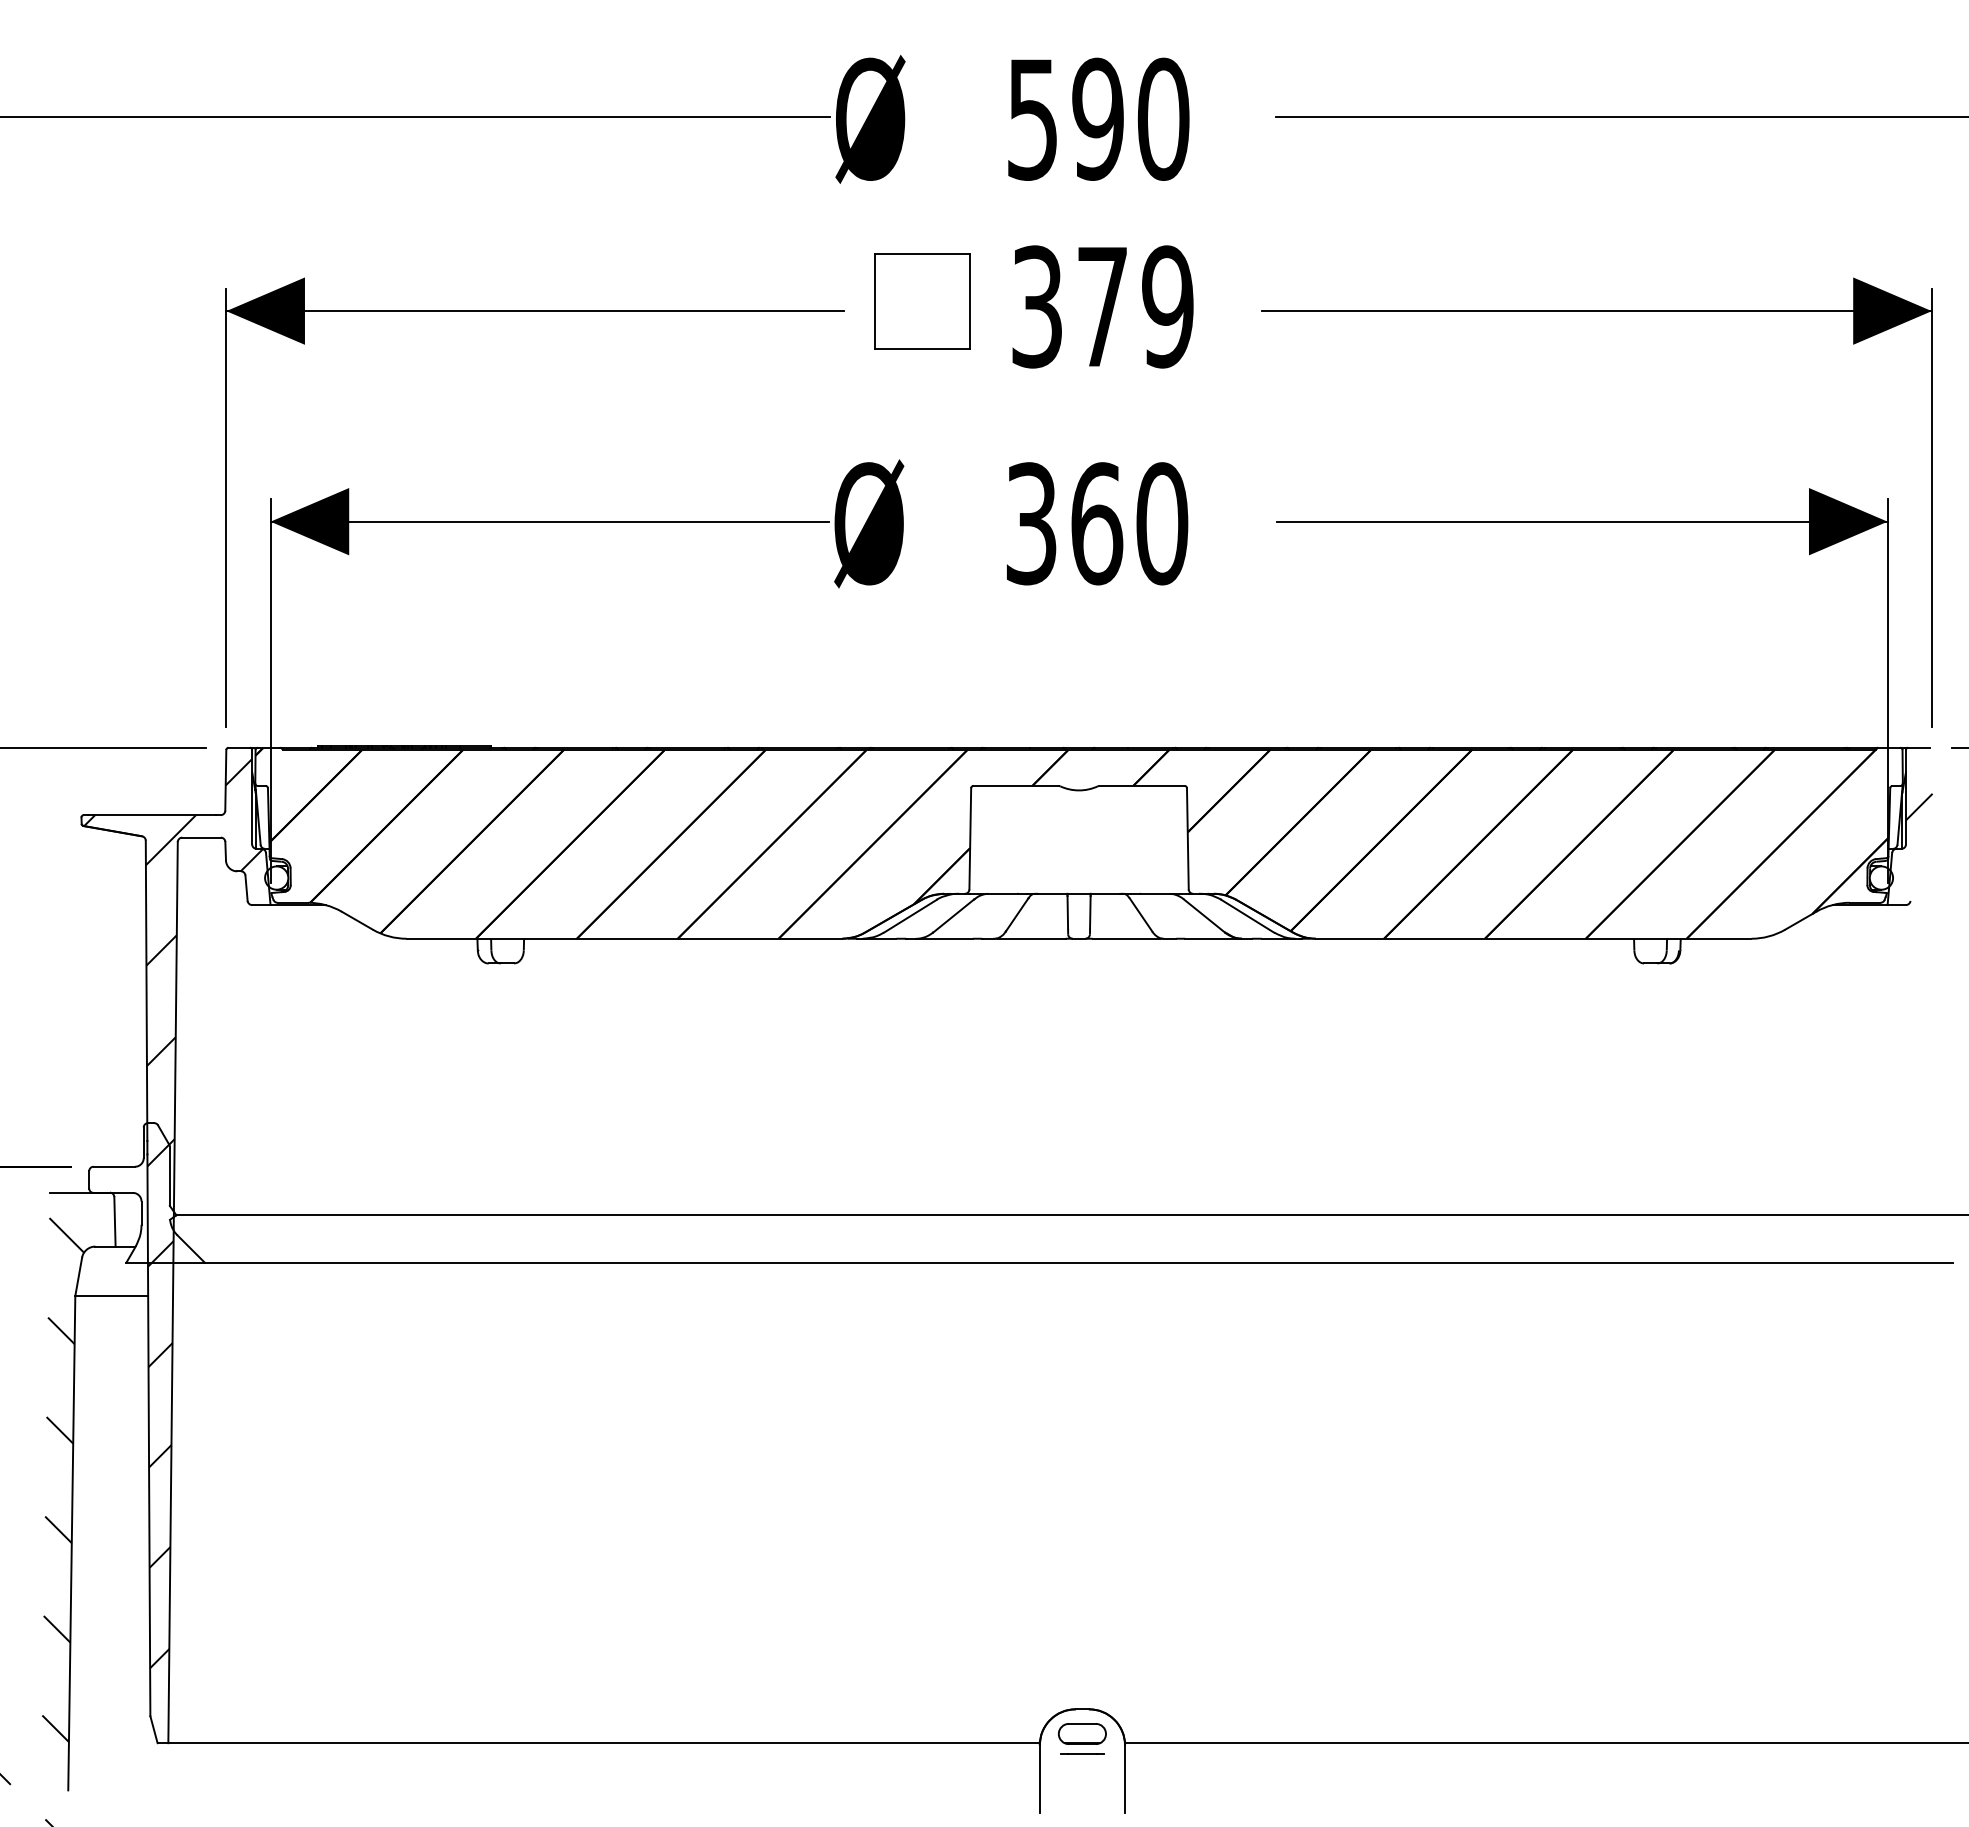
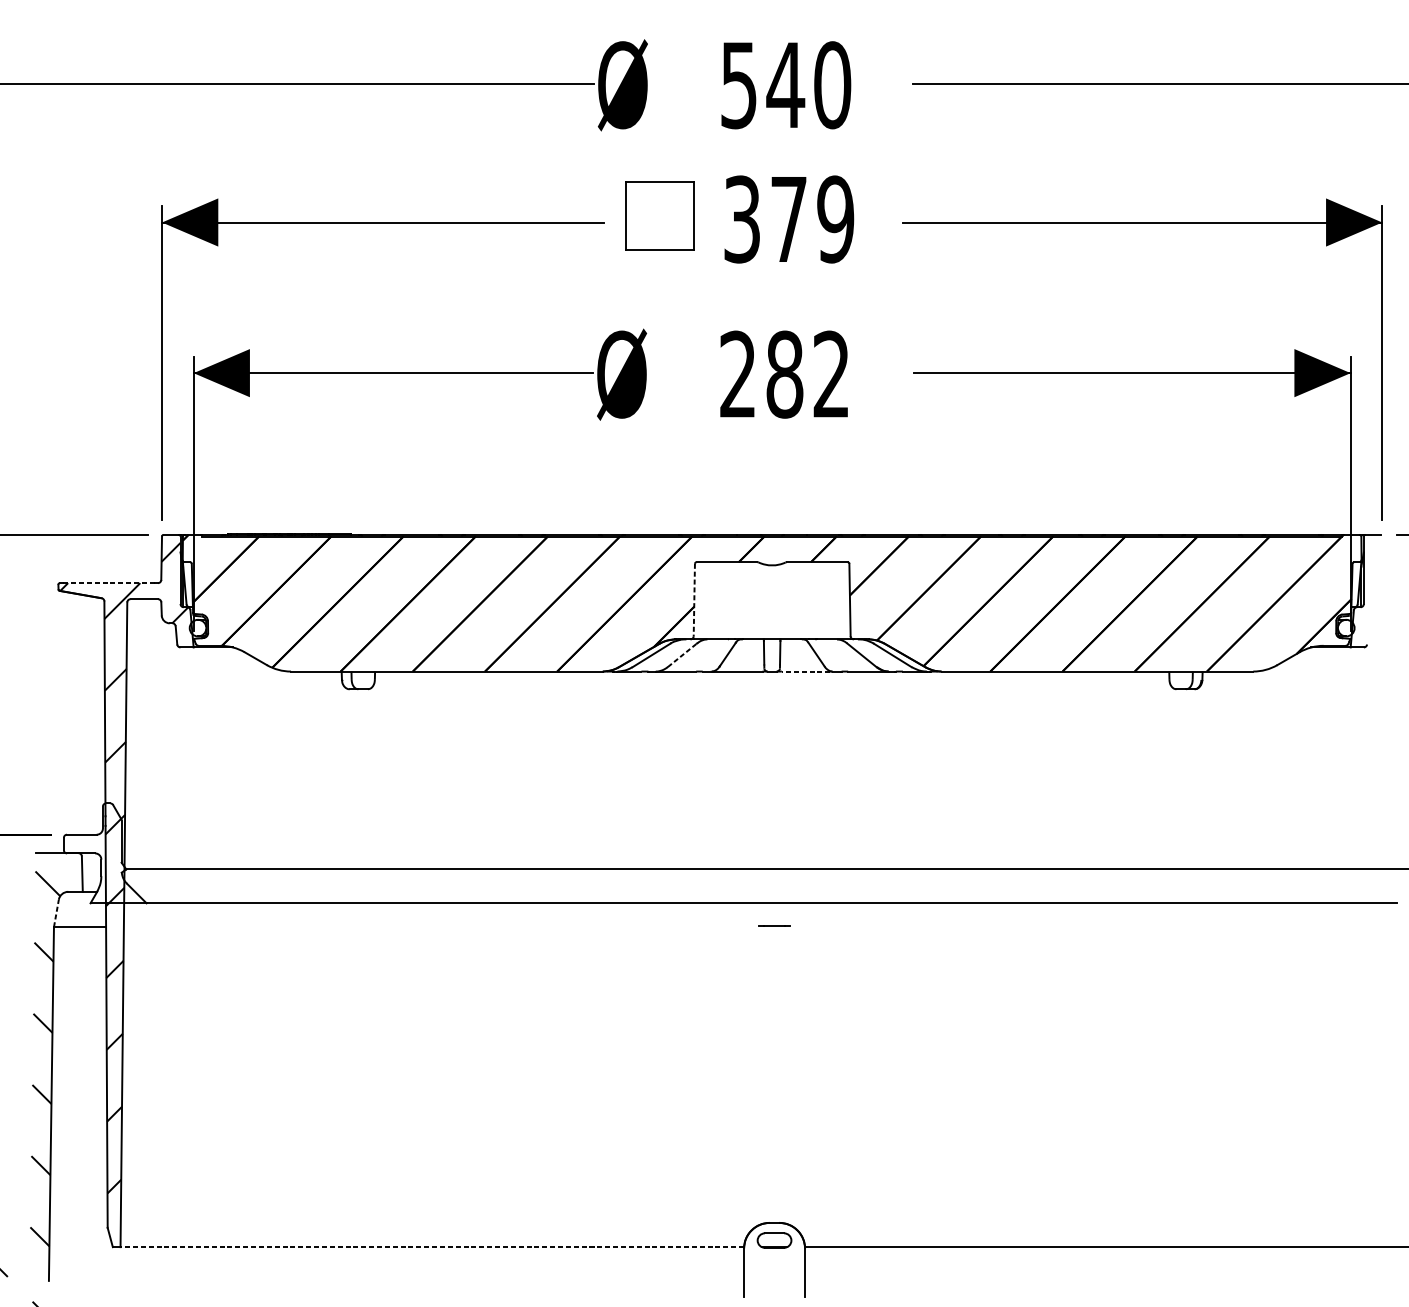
text: (1097, 118) -> (785, 84), 590 -> 540
text: (1097, 523) -> (785, 374), 360 -> 282
hatch: (1918, 806) -> (1372, 576), removed
line: (152, 815) -> (109, 583), solid -> dashed
line: (970, 838) -> (694, 599), solid -> dashed
line: (954, 915) -> (683, 654), solid -> dashed
line: (1126, 938) -> (806, 671), solid -> dashed
line: (78, 1276) -> (56, 913), solid -> dashed
line: (604, 1743) -> (432, 1247), solid -> dashed
line: (1082, 1753) -> (774, 925), moved

